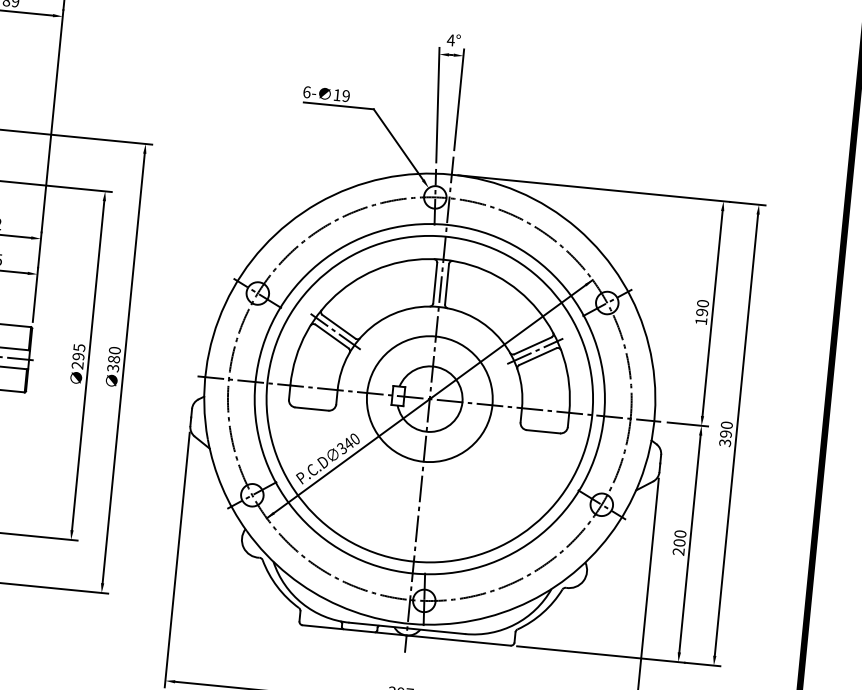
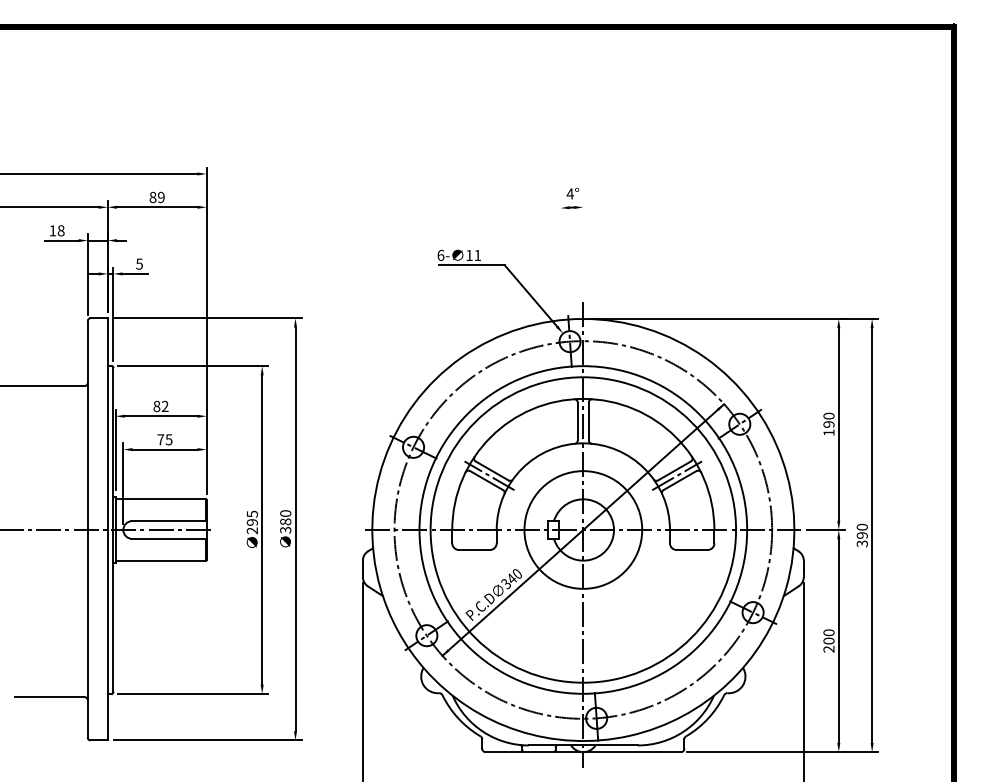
text: (345, 96) -> (477, 255), 19 -> 11
line: (459, 99) -> (583, 248), removed
line: (437, 105) -> (563, 255), removed

